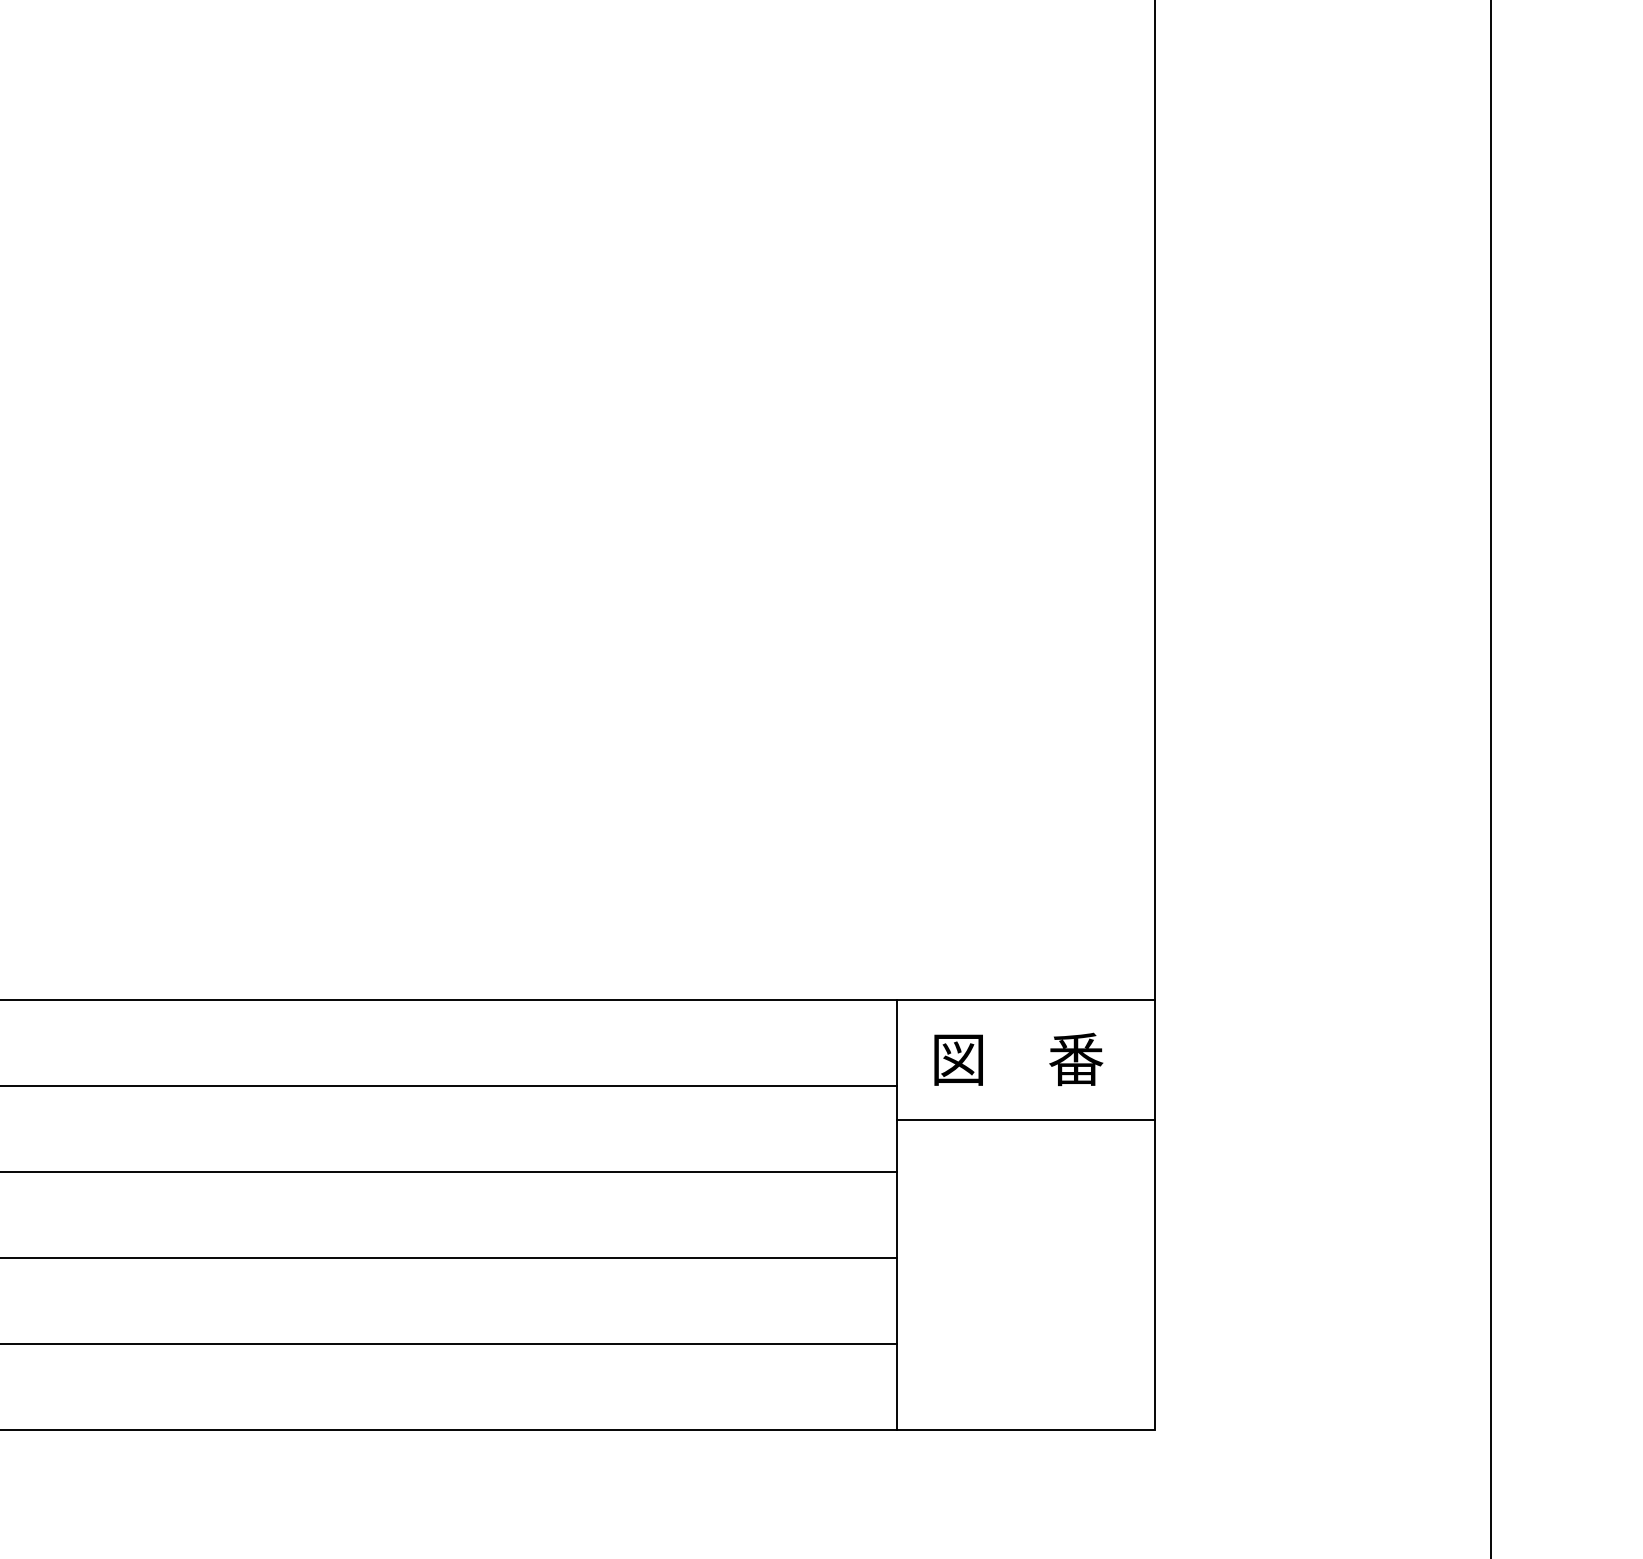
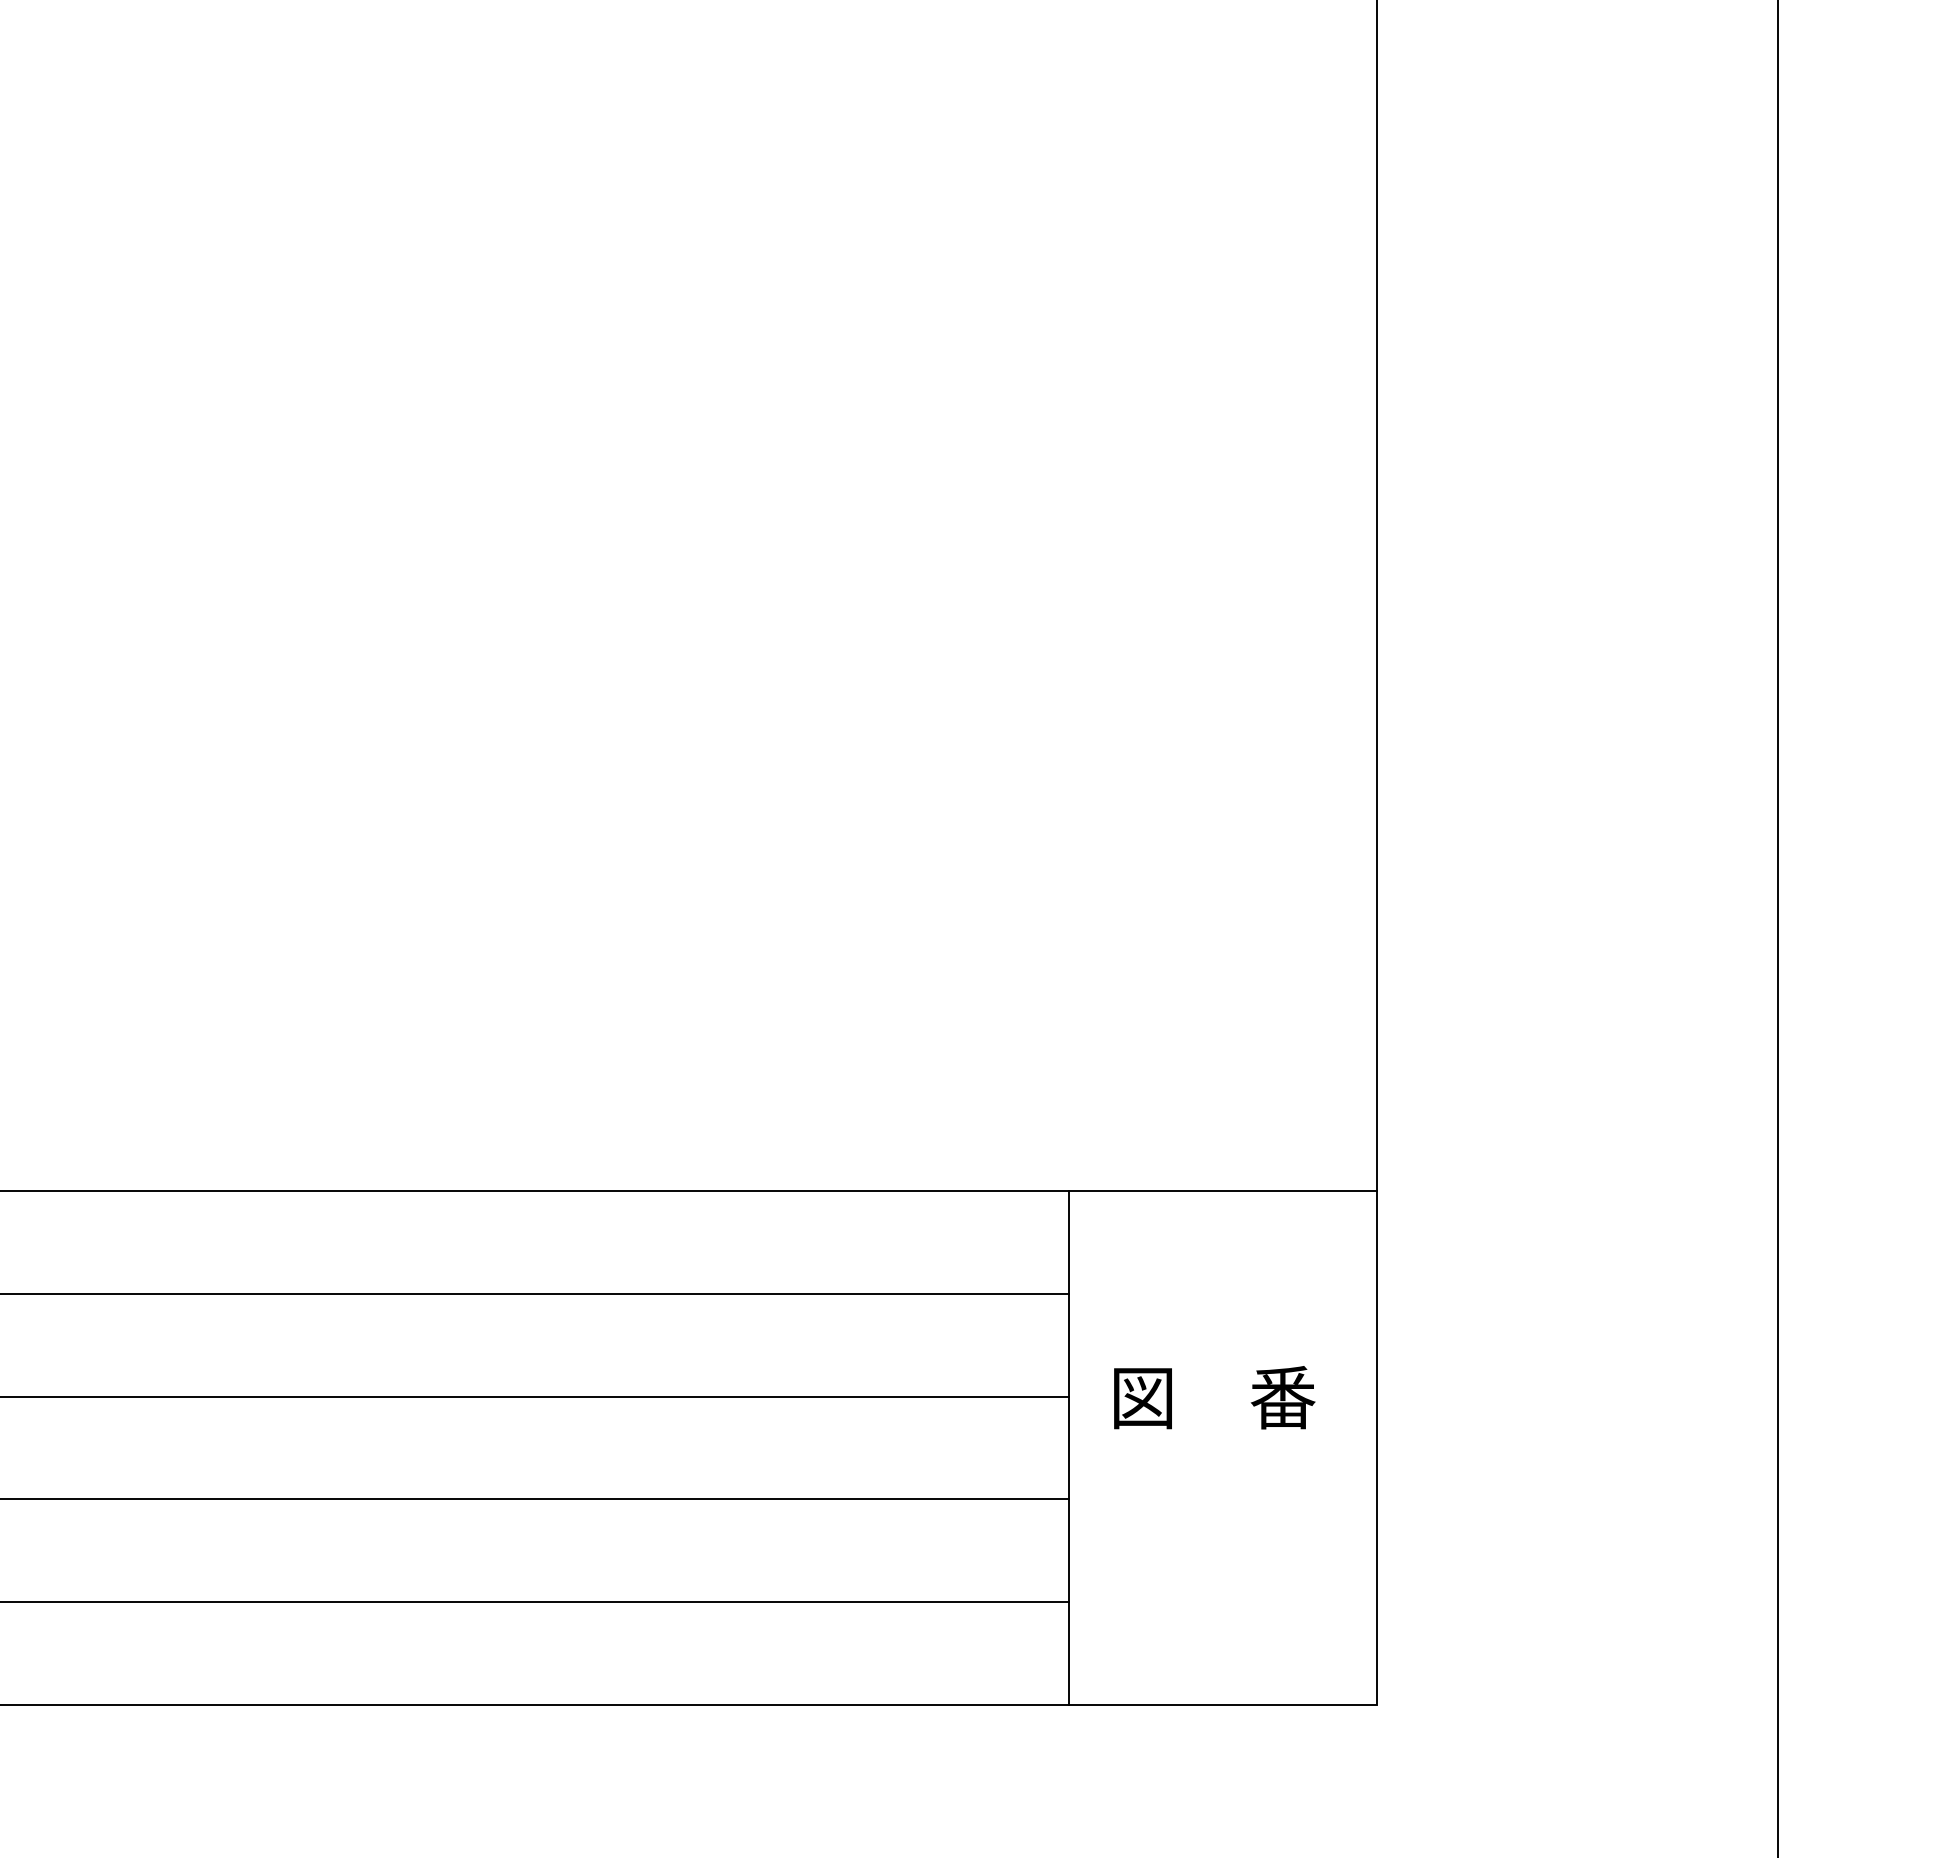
text: (1018, 1059) -> (1214, 1397), moved
line: (1026, 1120) -> (1223, 1335), removed

